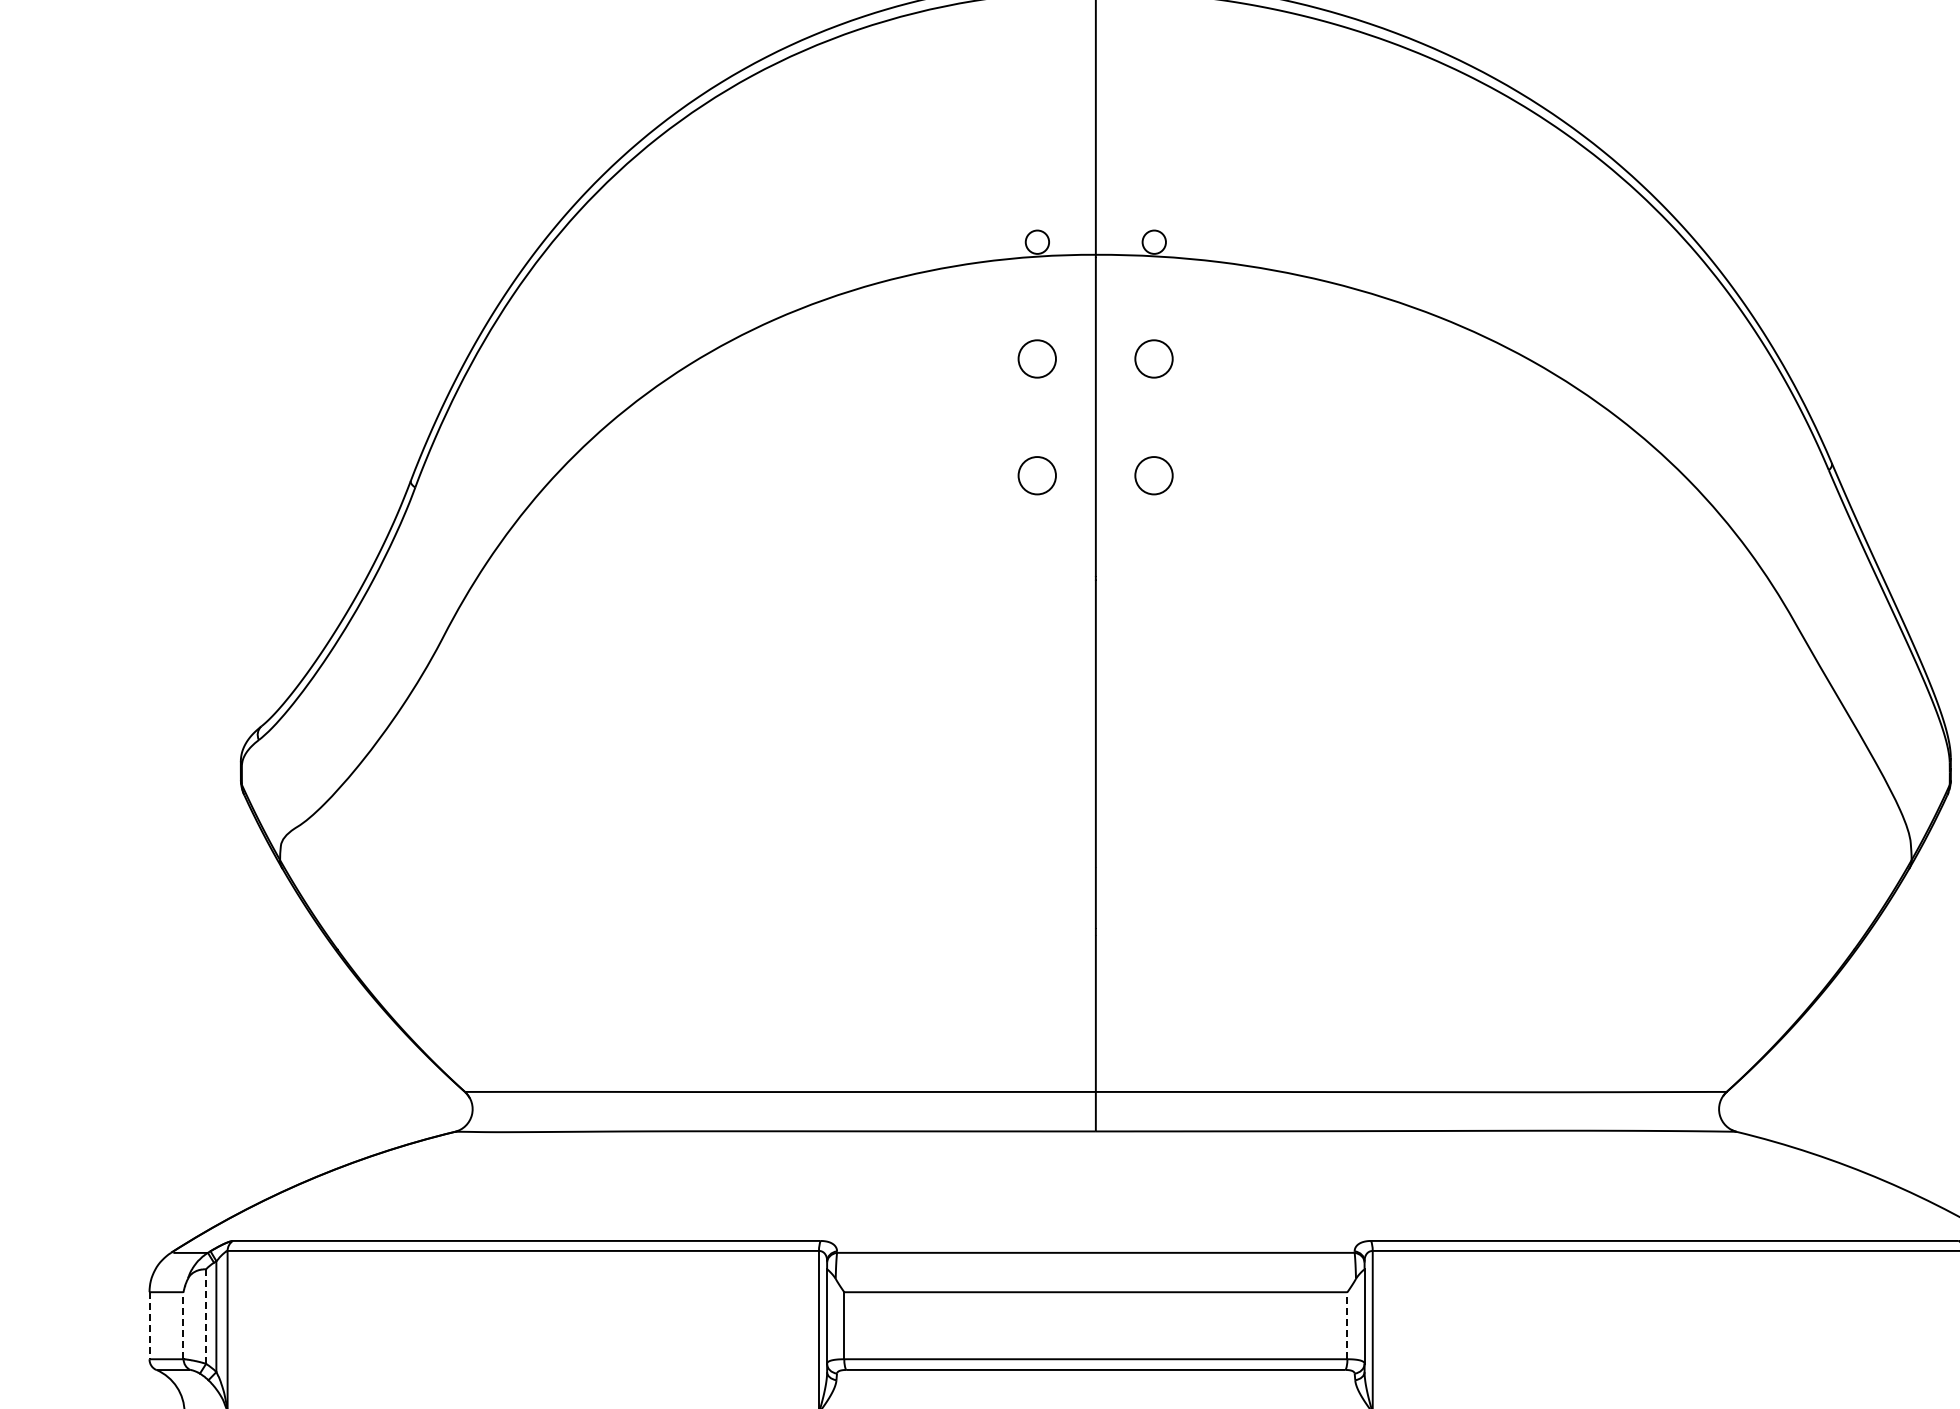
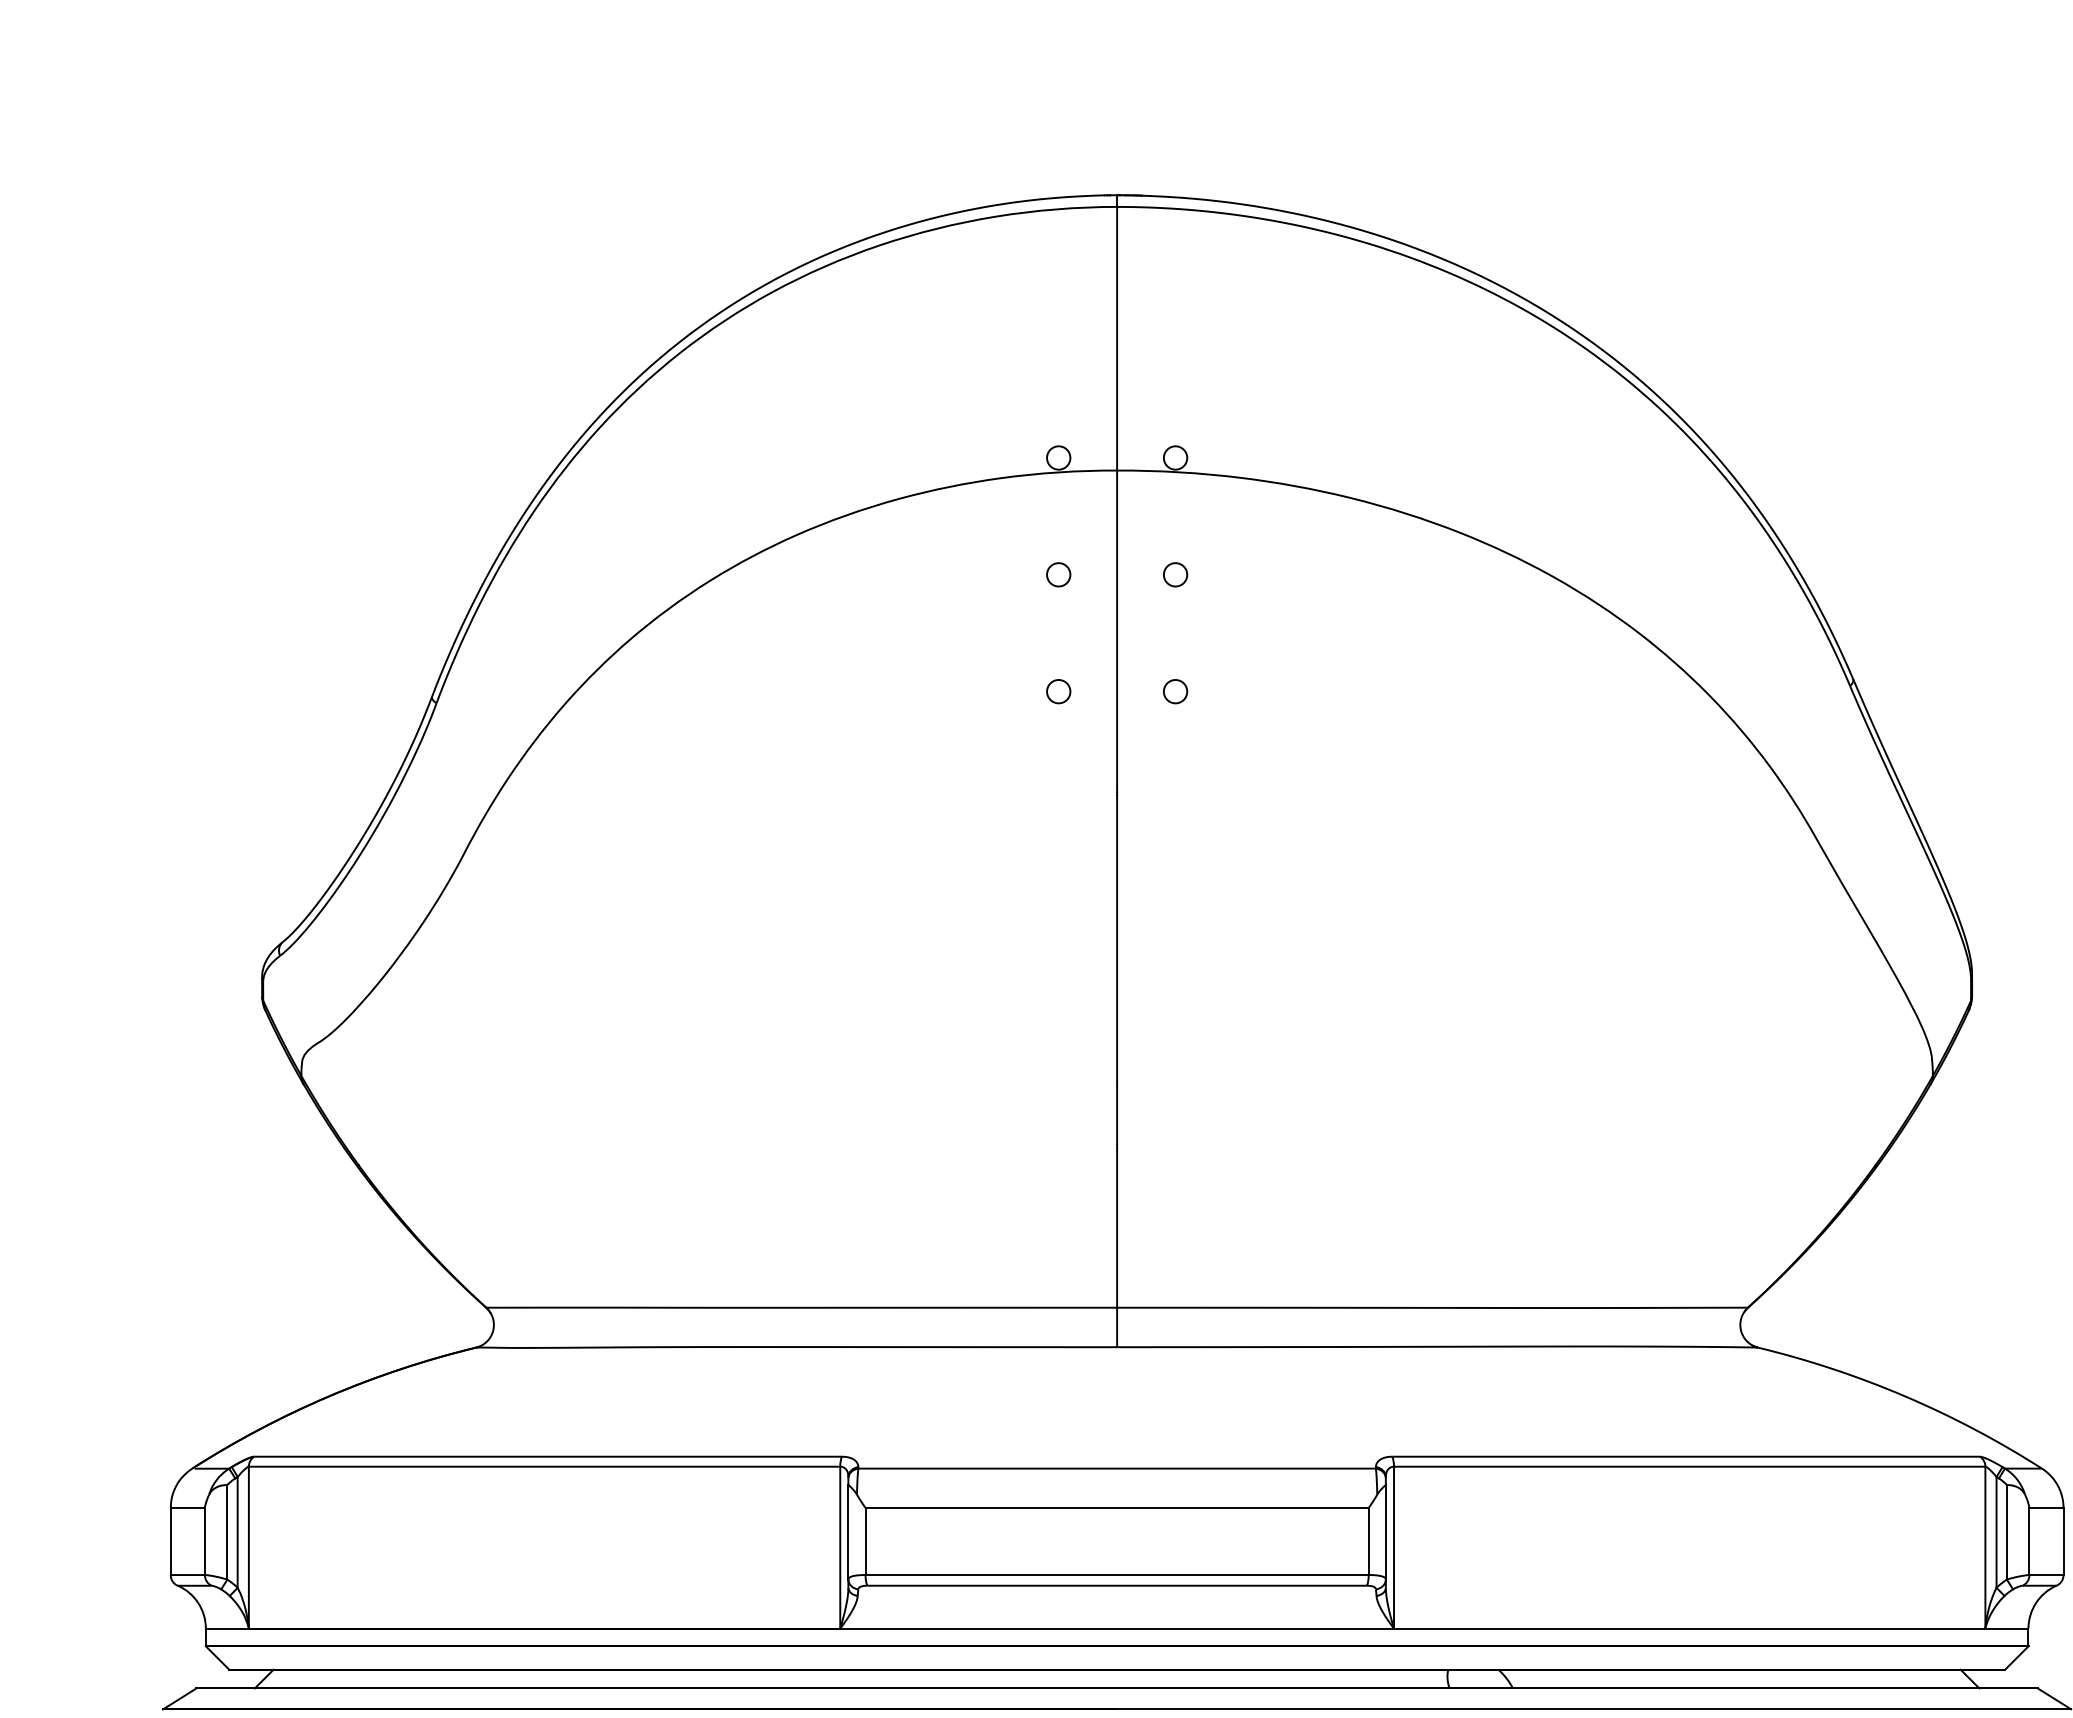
circle: (1037, 358) -> (1058, 574), size x0.62
circle: (1154, 358) -> (1175, 574), size x0.62
circle: (1037, 475) -> (1058, 691), size x0.62
circle: (1154, 475) -> (1175, 691), size x0.62
line: (206, 1315) -> (227, 1531), dashed -> solid
line: (149, 1325) -> (170, 1541), dashed -> solid
line: (183, 1325) -> (204, 1541), dashed -> solid
line: (1347, 1325) -> (1368, 1541), dashed -> solid

